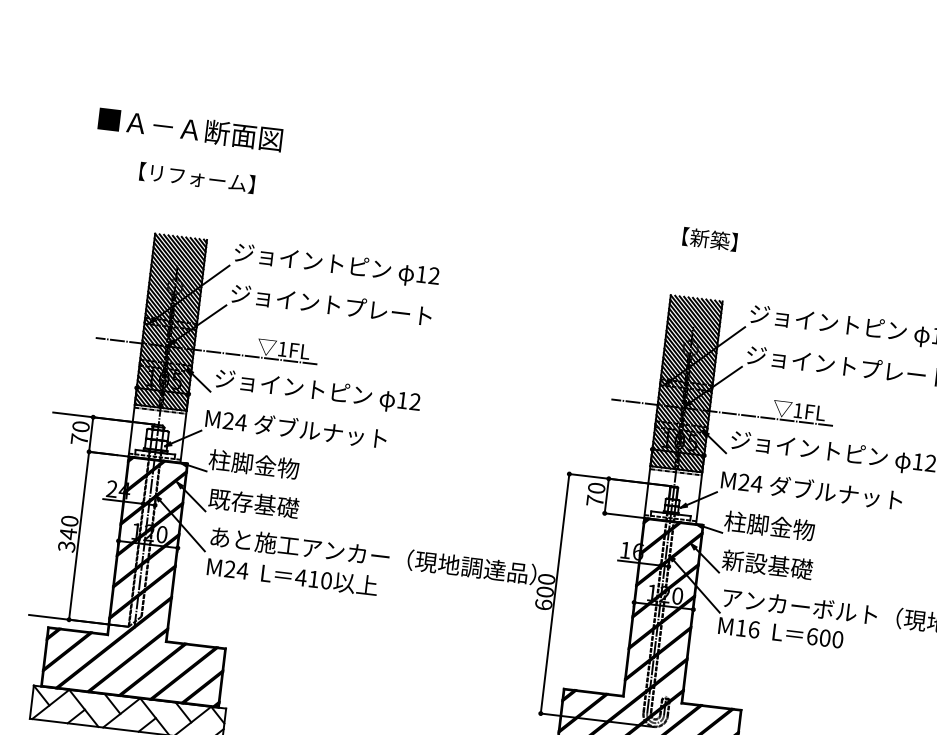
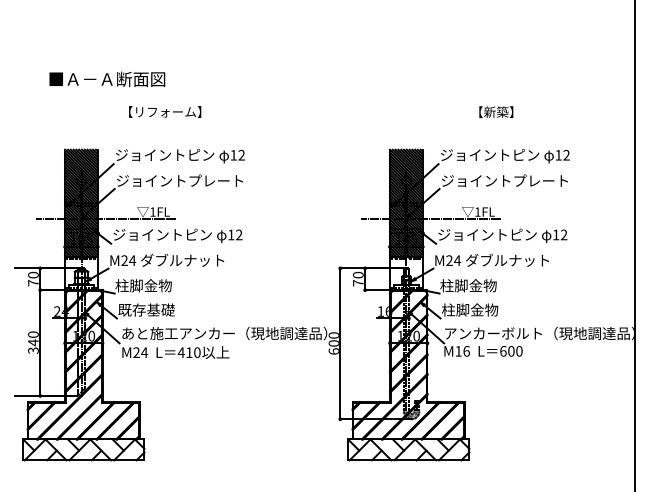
text: (190, 128) -> (107, 78), moved
text: (197, 177) -> (165, 111), moved
text: (710, 238) -> (496, 111), moved
text: (768, 563) -> (470, 309), 新設基礎 -> 柱脚金物

